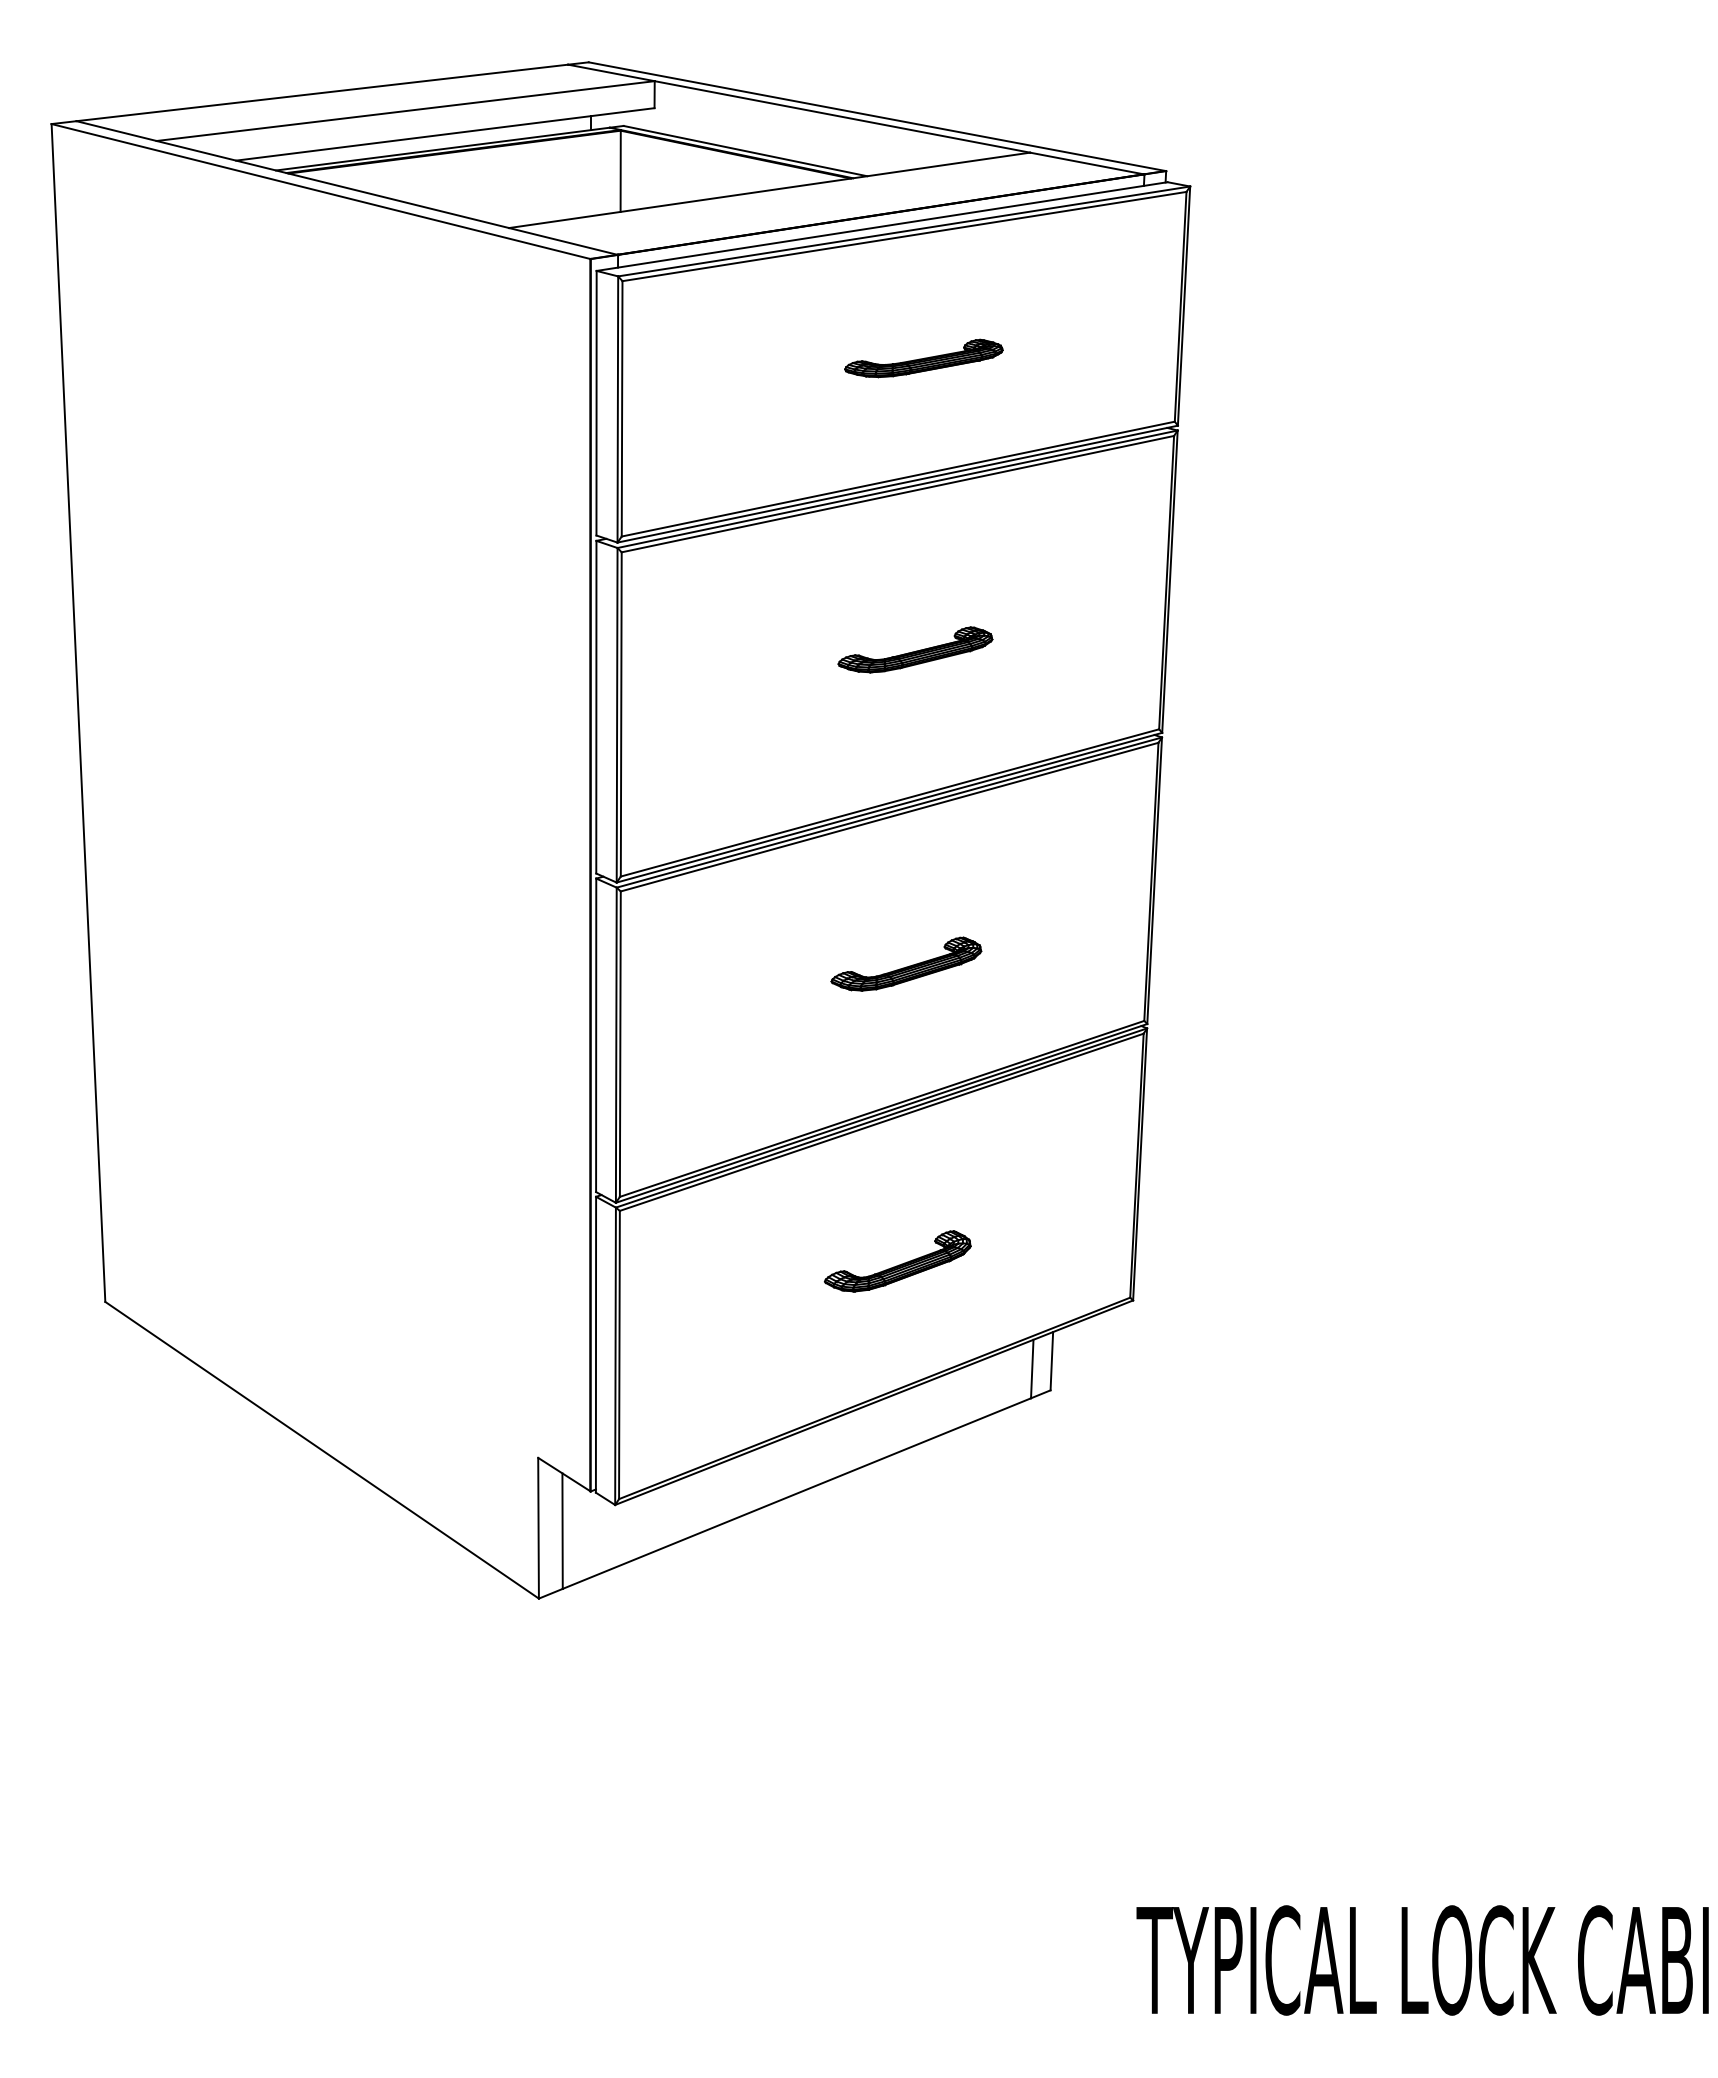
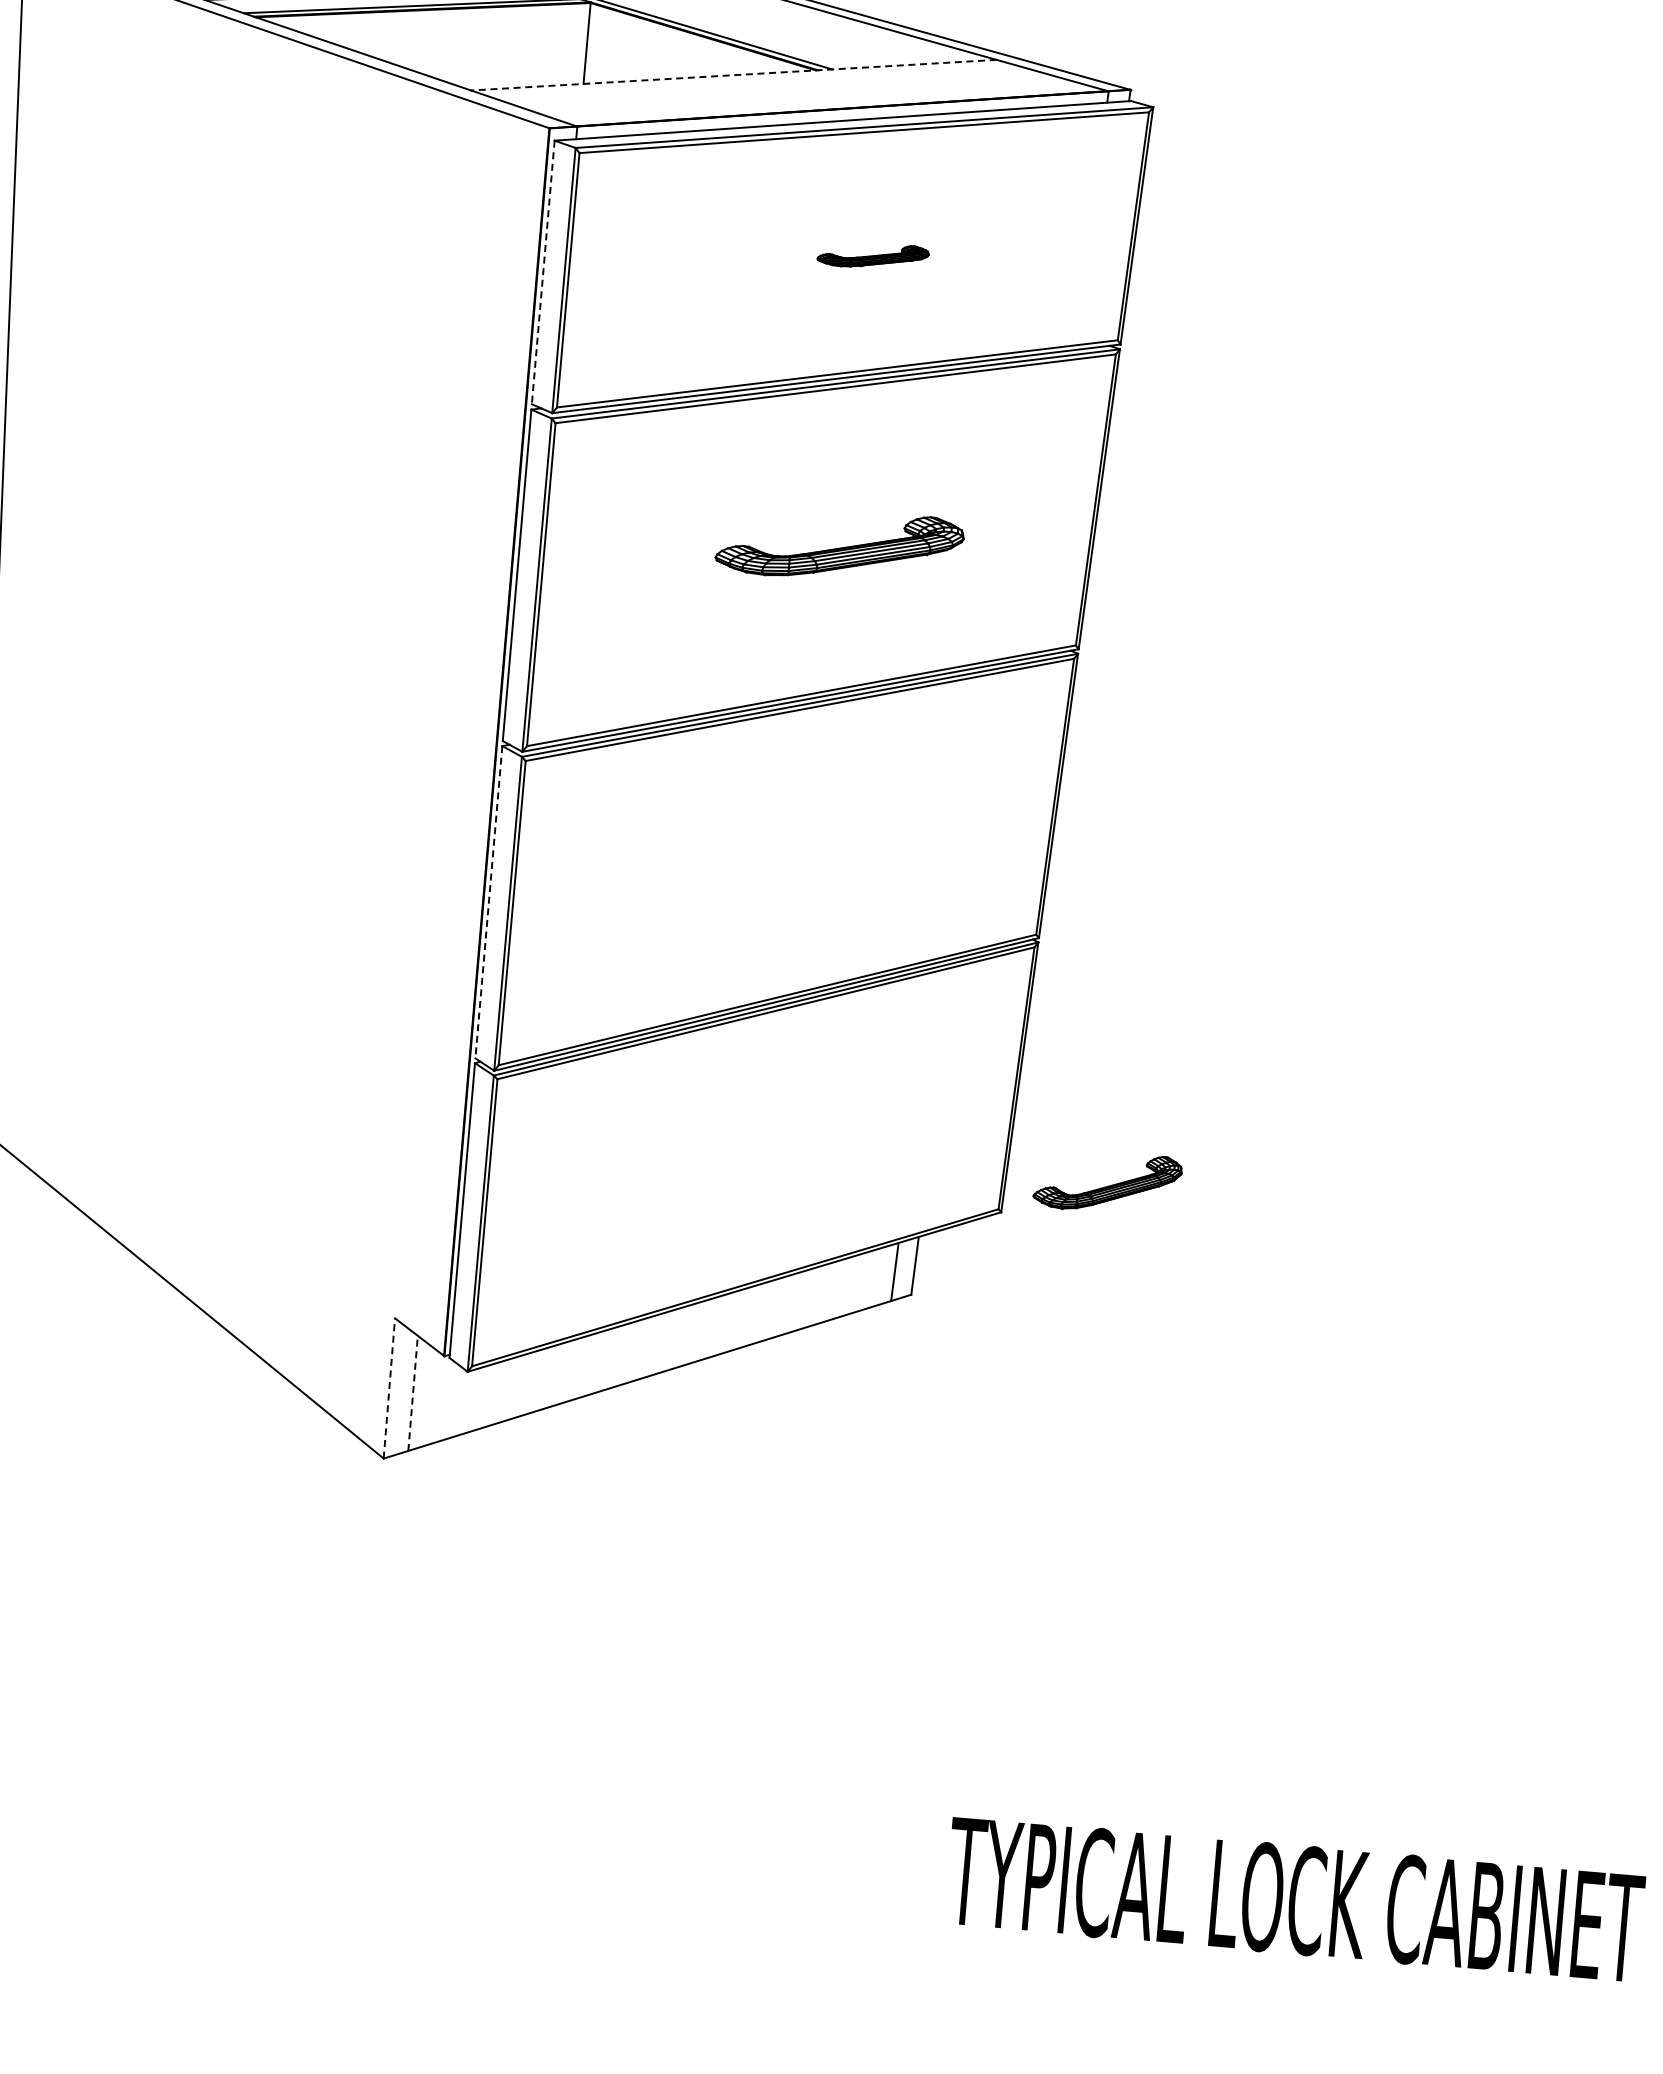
line: (769, 190) -> (733, 75), solid -> dashed
part: (923, 358) -> (872, 255), size x0.7
line: (596, 403) -> (543, 272), solid -> dashed
part: (915, 649) -> (839, 545), size x1.6
part: (906, 963) -> (804, 857), removed
line: (596, 1035) -> (489, 902), solid -> dashed
part: (897, 1261) -> (1107, 1182), moved
line: (538, 1527) -> (389, 1387), solid -> dashed
line: (562, 1531) -> (412, 1393), solid -> dashed

